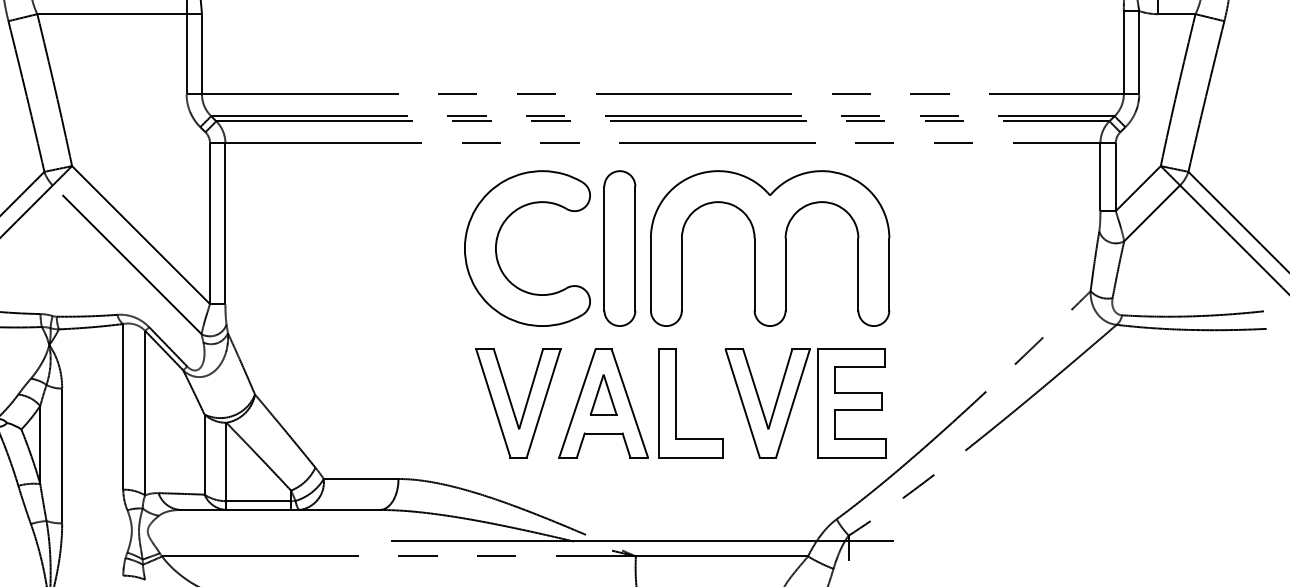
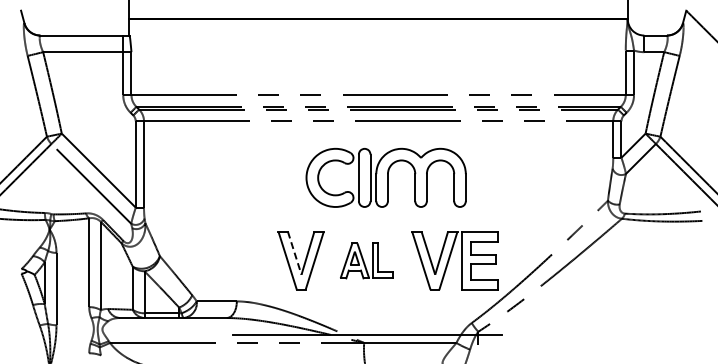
part: (675, 247) -> (385, 177), size x0.7
line: (506, 391) -> (294, 254), solid -> dashed
part: (640, 402) -> (366, 260), size x0.6

